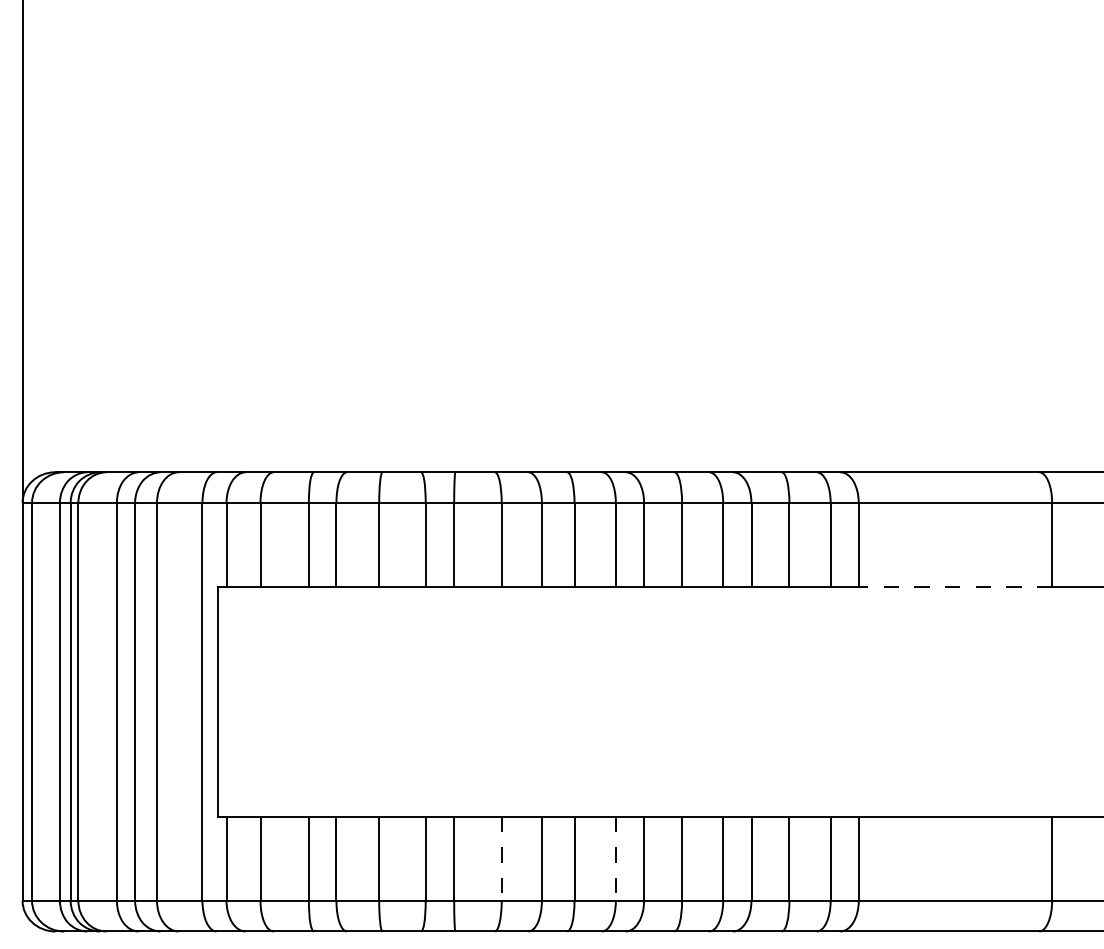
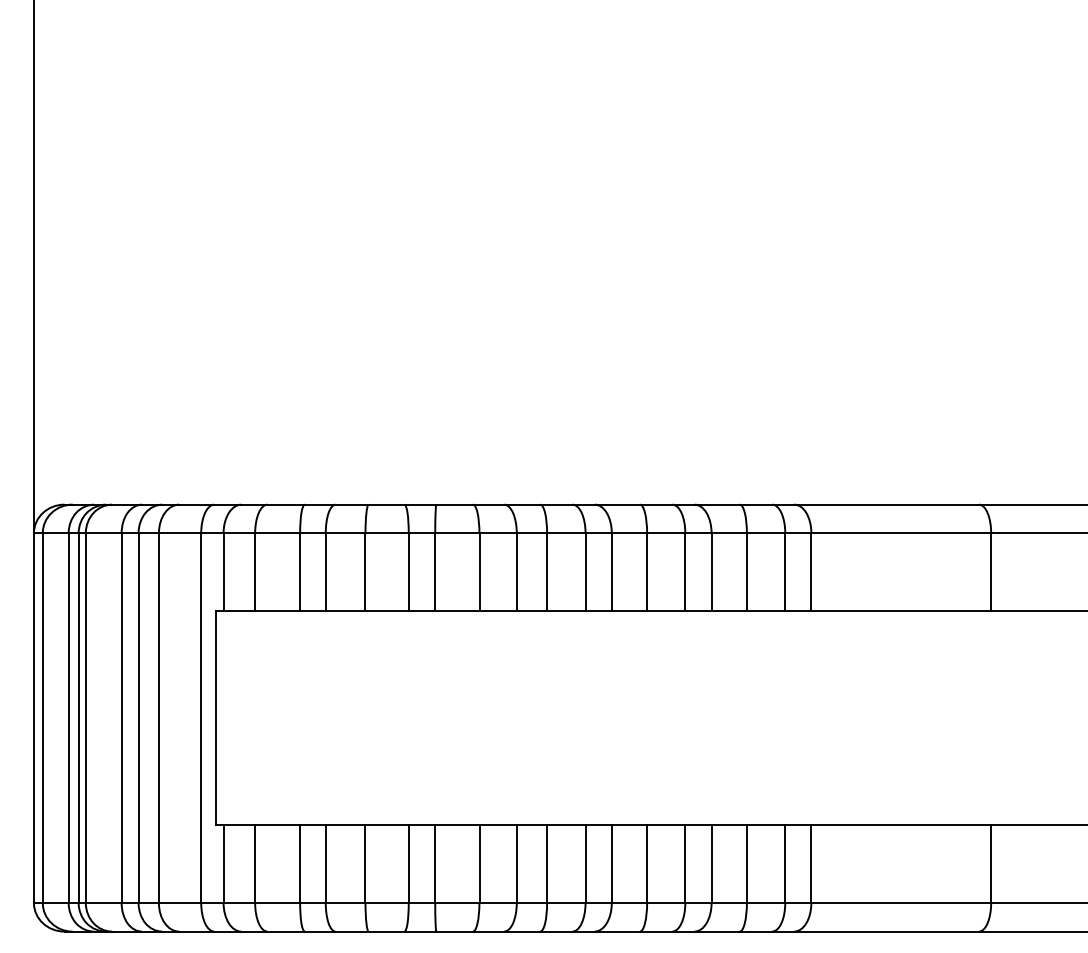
line: (955, 587) -> (901, 611), dashed -> solid
line: (501, 859) -> (479, 864), dashed -> solid
line: (615, 859) -> (585, 864), dashed -> solid

